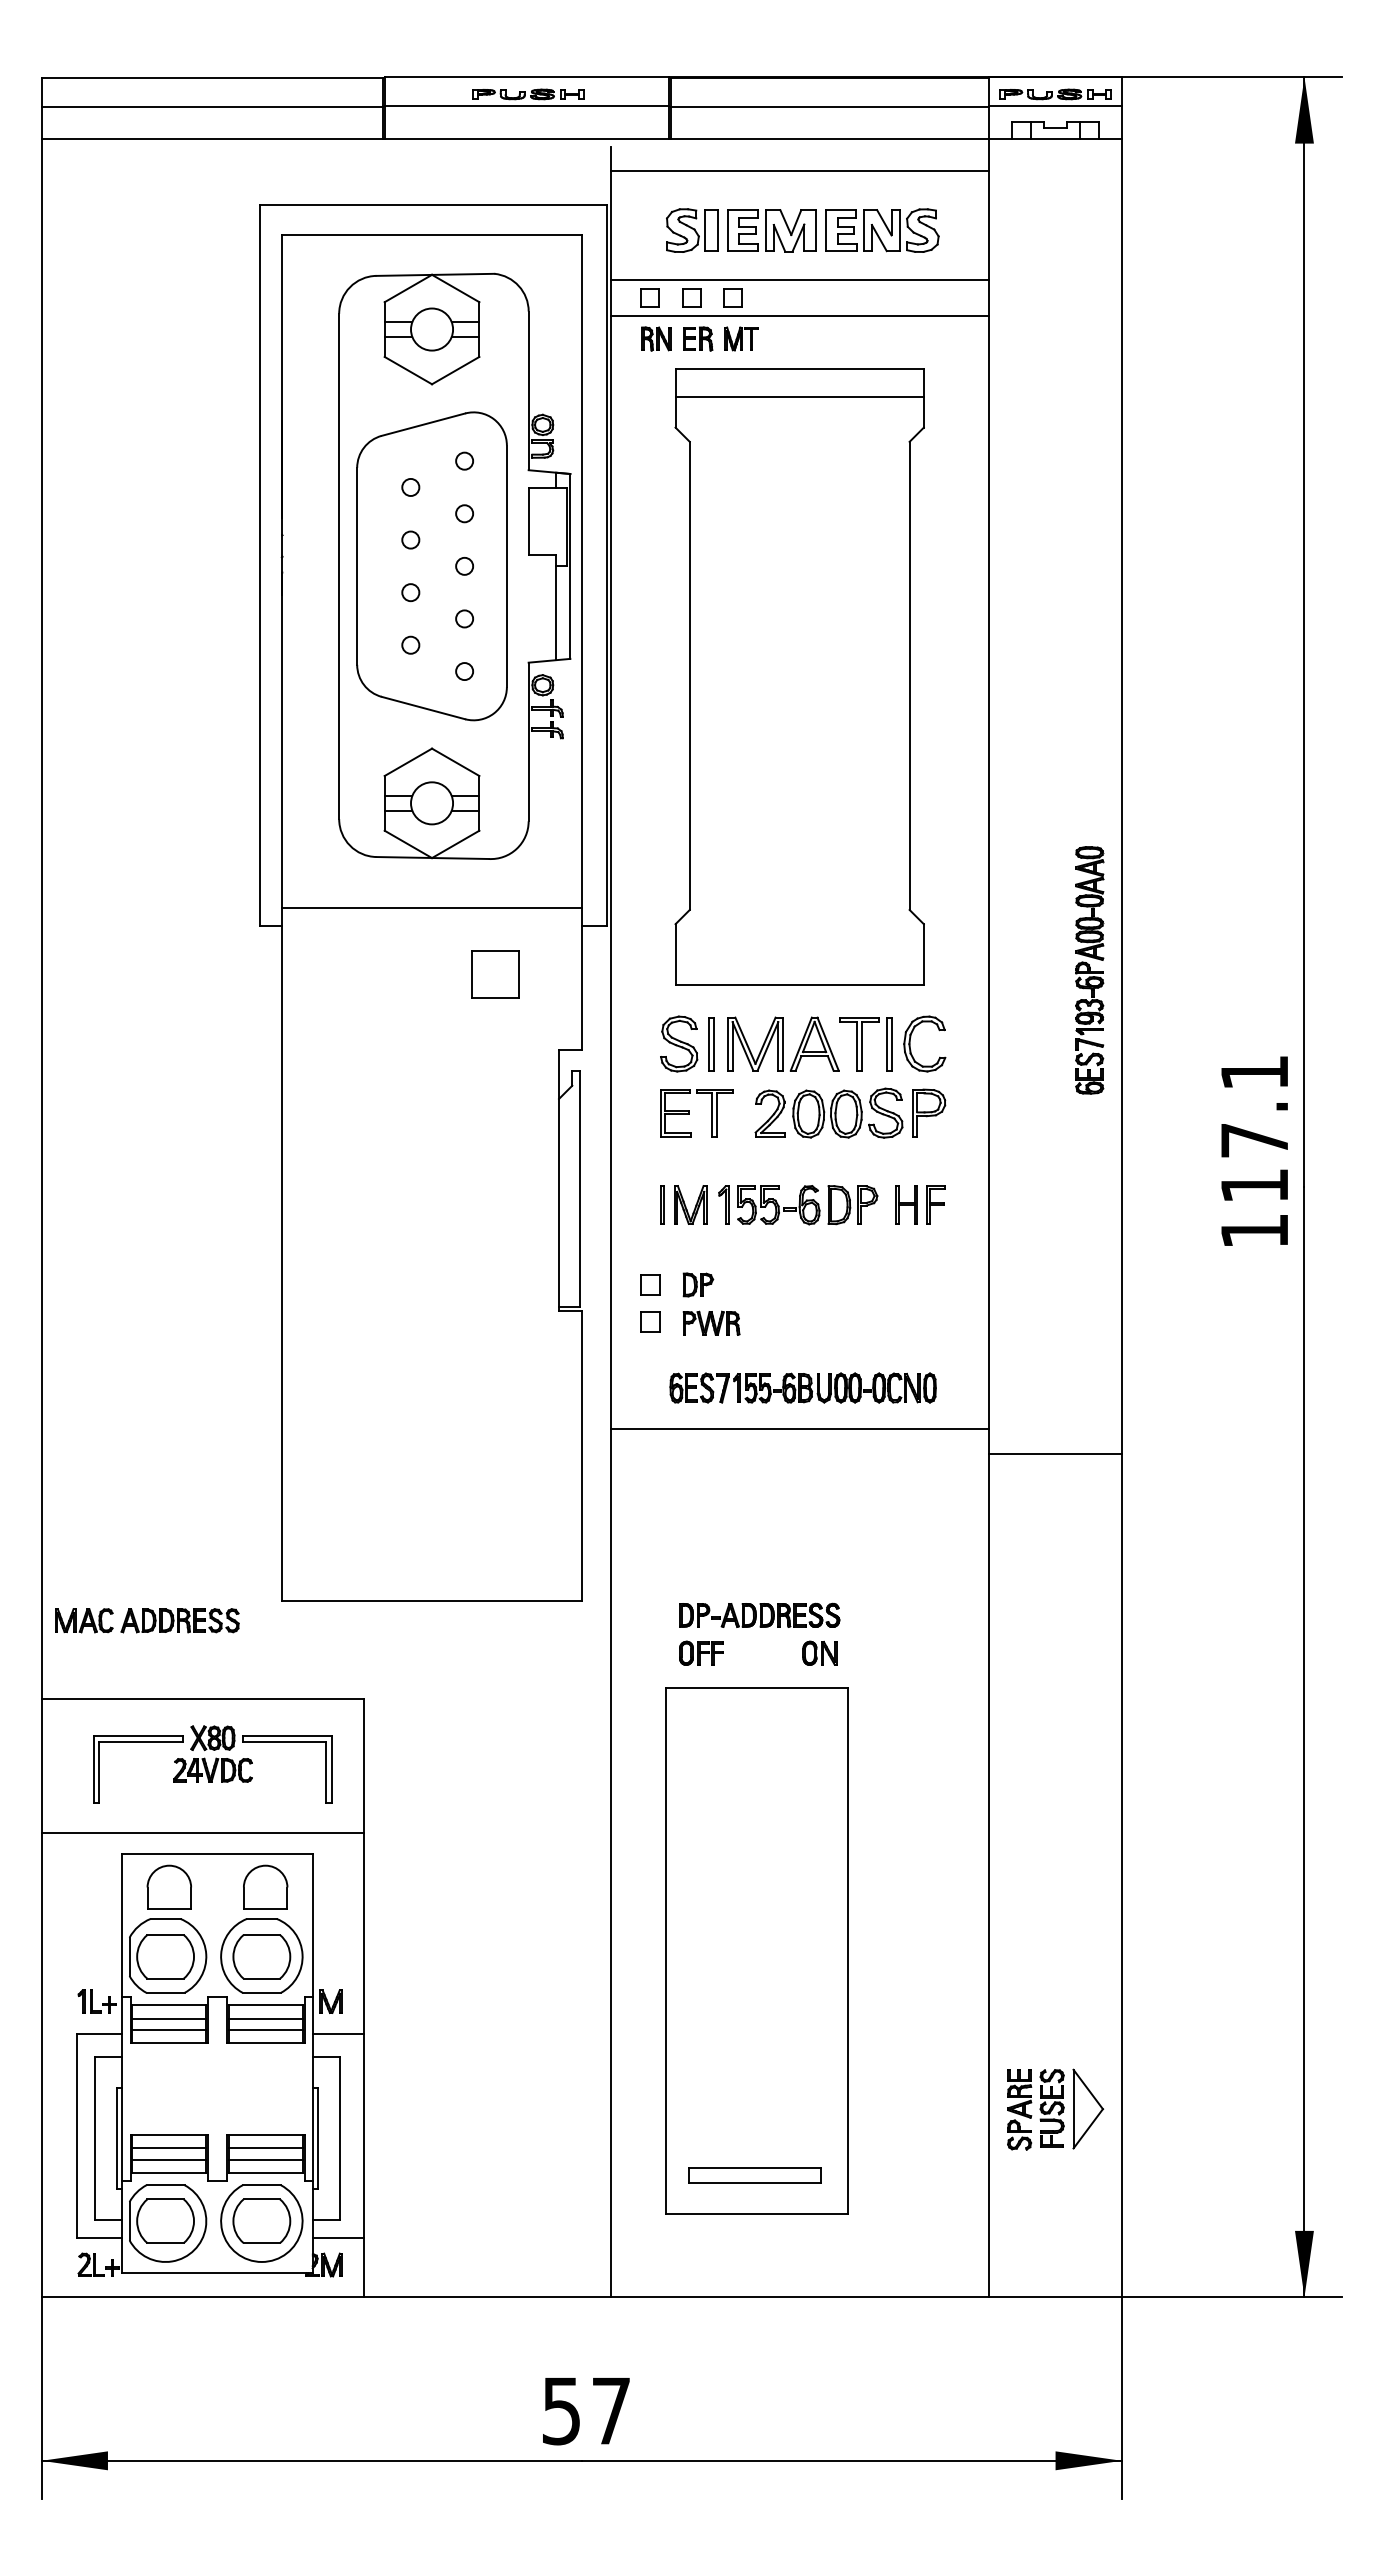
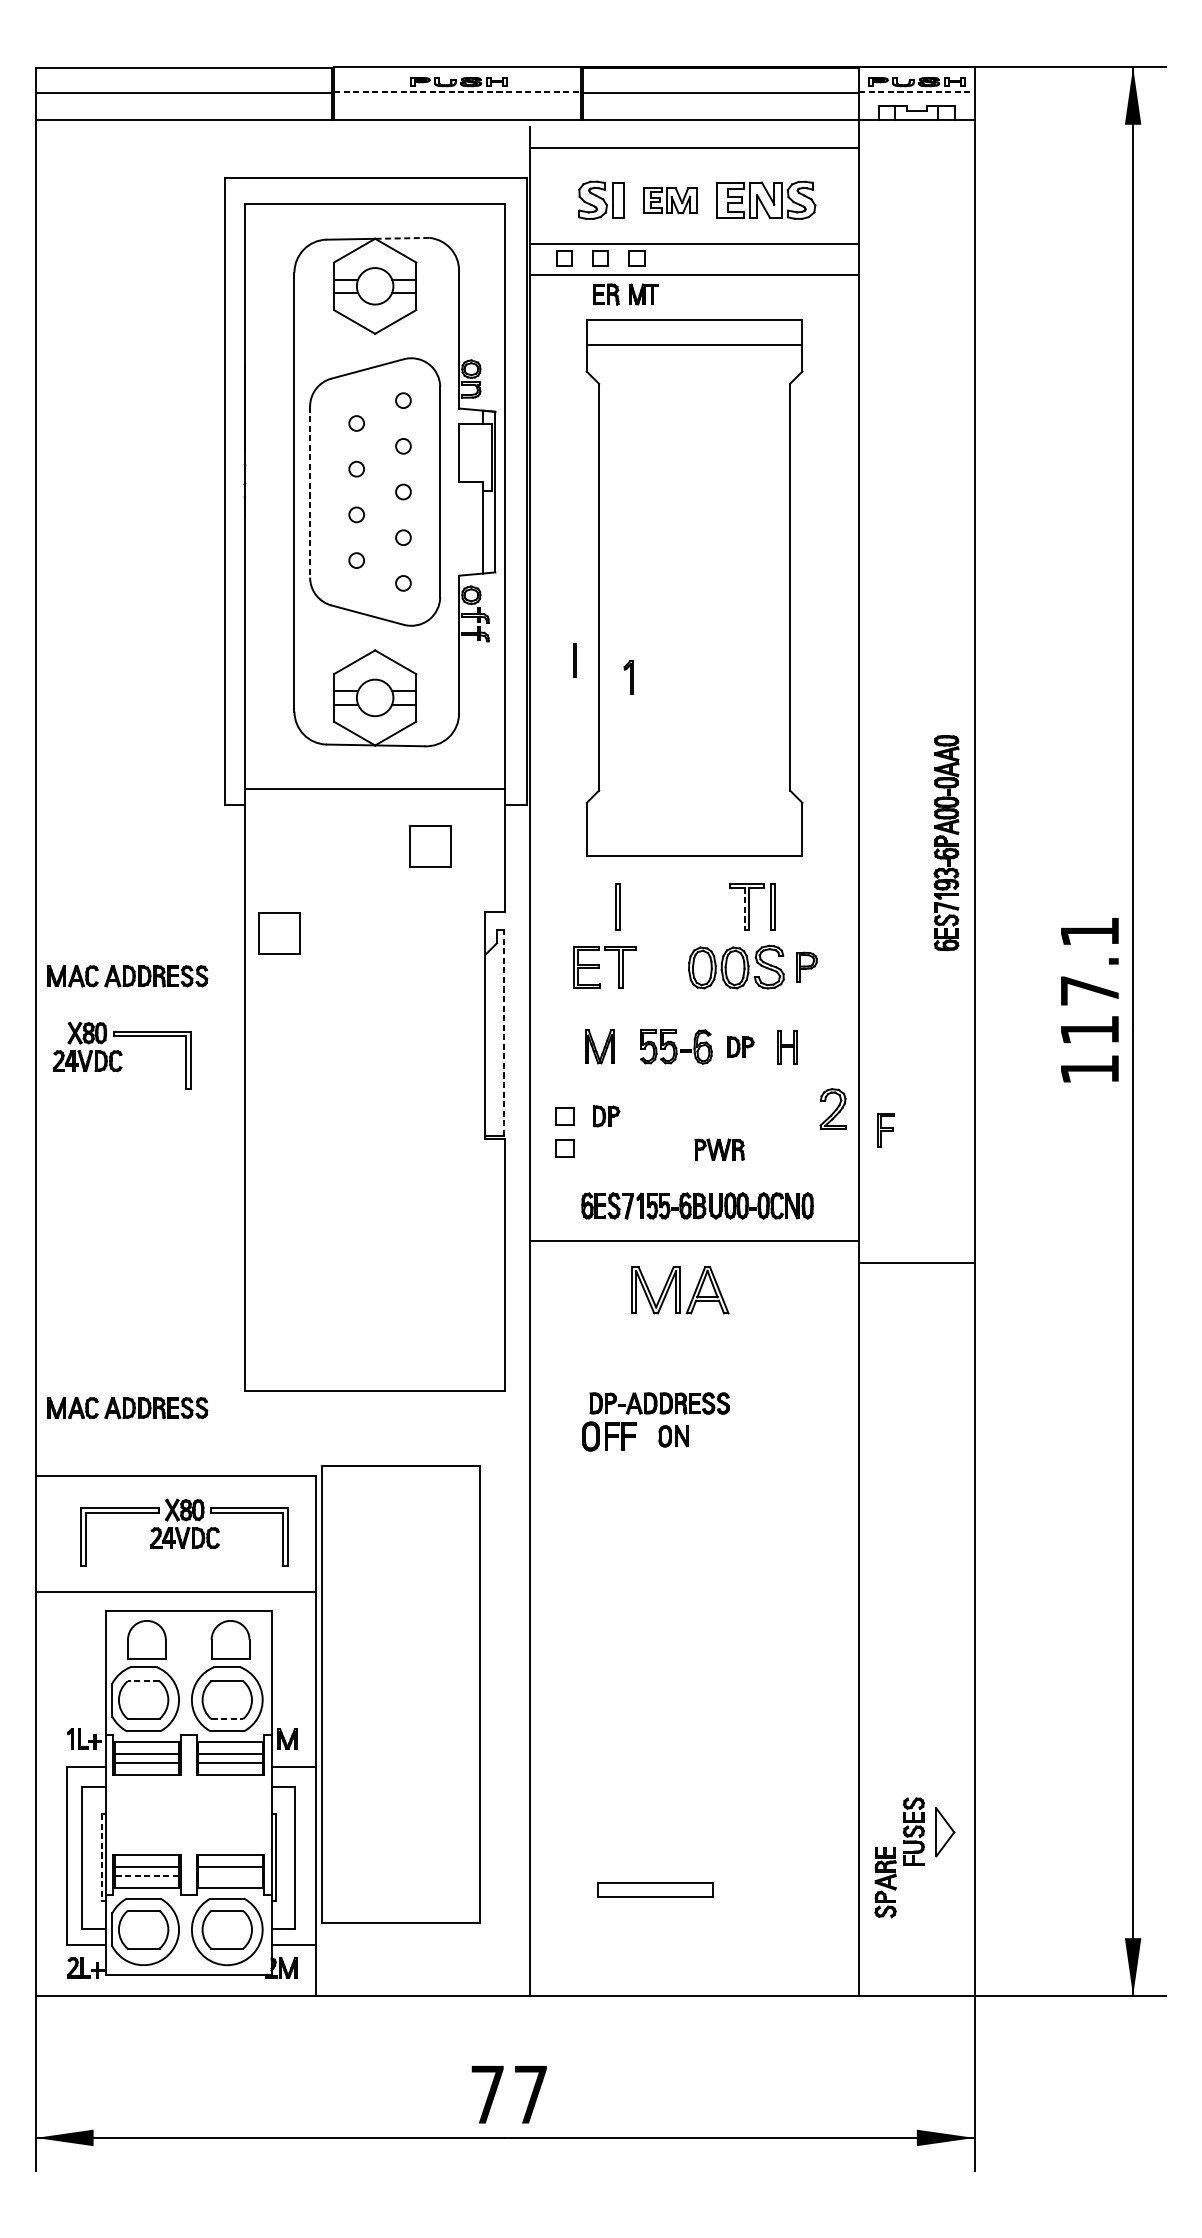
line: (527, 106) -> (458, 92), solid -> dashed
line: (1056, 106) -> (917, 92), solid -> dashed
part: (771, 230) -> (670, 200), size x0.7
line: (462, 274) -> (401, 238), solid -> dashed
part: (656, 338) -> (570, 294), removed
line: (357, 566) -> (310, 492), solid -> dashed
part: (679, 1043) -> (590, 906), removed
part: (783, 1043) -> (680, 1289), moved
part: (910, 1043) -> (790, 906), removed
line: (857, 1046) -> (744, 909), solid -> dashed
part: (321, 1074) -> (279, 933), added
part: (929, 1112) -> (807, 966), size x0.7
part: (769, 1113) -> (832, 1109), moved
part: (147, 1123) -> (127, 976), added
line: (579, 1188) -> (503, 1032), solid -> dashed
line: (661, 1204) -> (574, 659), moved
part: (723, 1204) -> (628, 677), moved
part: (935, 1204) -> (885, 1129), moved
part: (852, 1205) -> (740, 1047), size x0.6
part: (140, 1215) -> (121, 1056), added
part: (711, 1322) -> (719, 1148), moved
part: (701, 1652) -> (609, 1435), size x1.4
part: (819, 1652) -> (673, 1435), moved
line: (165, 1935) -> (143, 1681), solid -> dashed
part: (756, 1950) -> (400, 1694), moved
line: (262, 1978) -> (227, 1718), solid -> dashed
part: (1088, 2108) -> (945, 1831), size x0.7
part: (1019, 2109) -> (885, 1882), moved
line: (117, 2138) -> (101, 1857), solid -> dashed
line: (169, 2159) -> (147, 1876), solid -> dashed
line: (265, 2159) -> (230, 1876), removed
text: (561, 2411) -> (487, 2095), 57 -> 77

